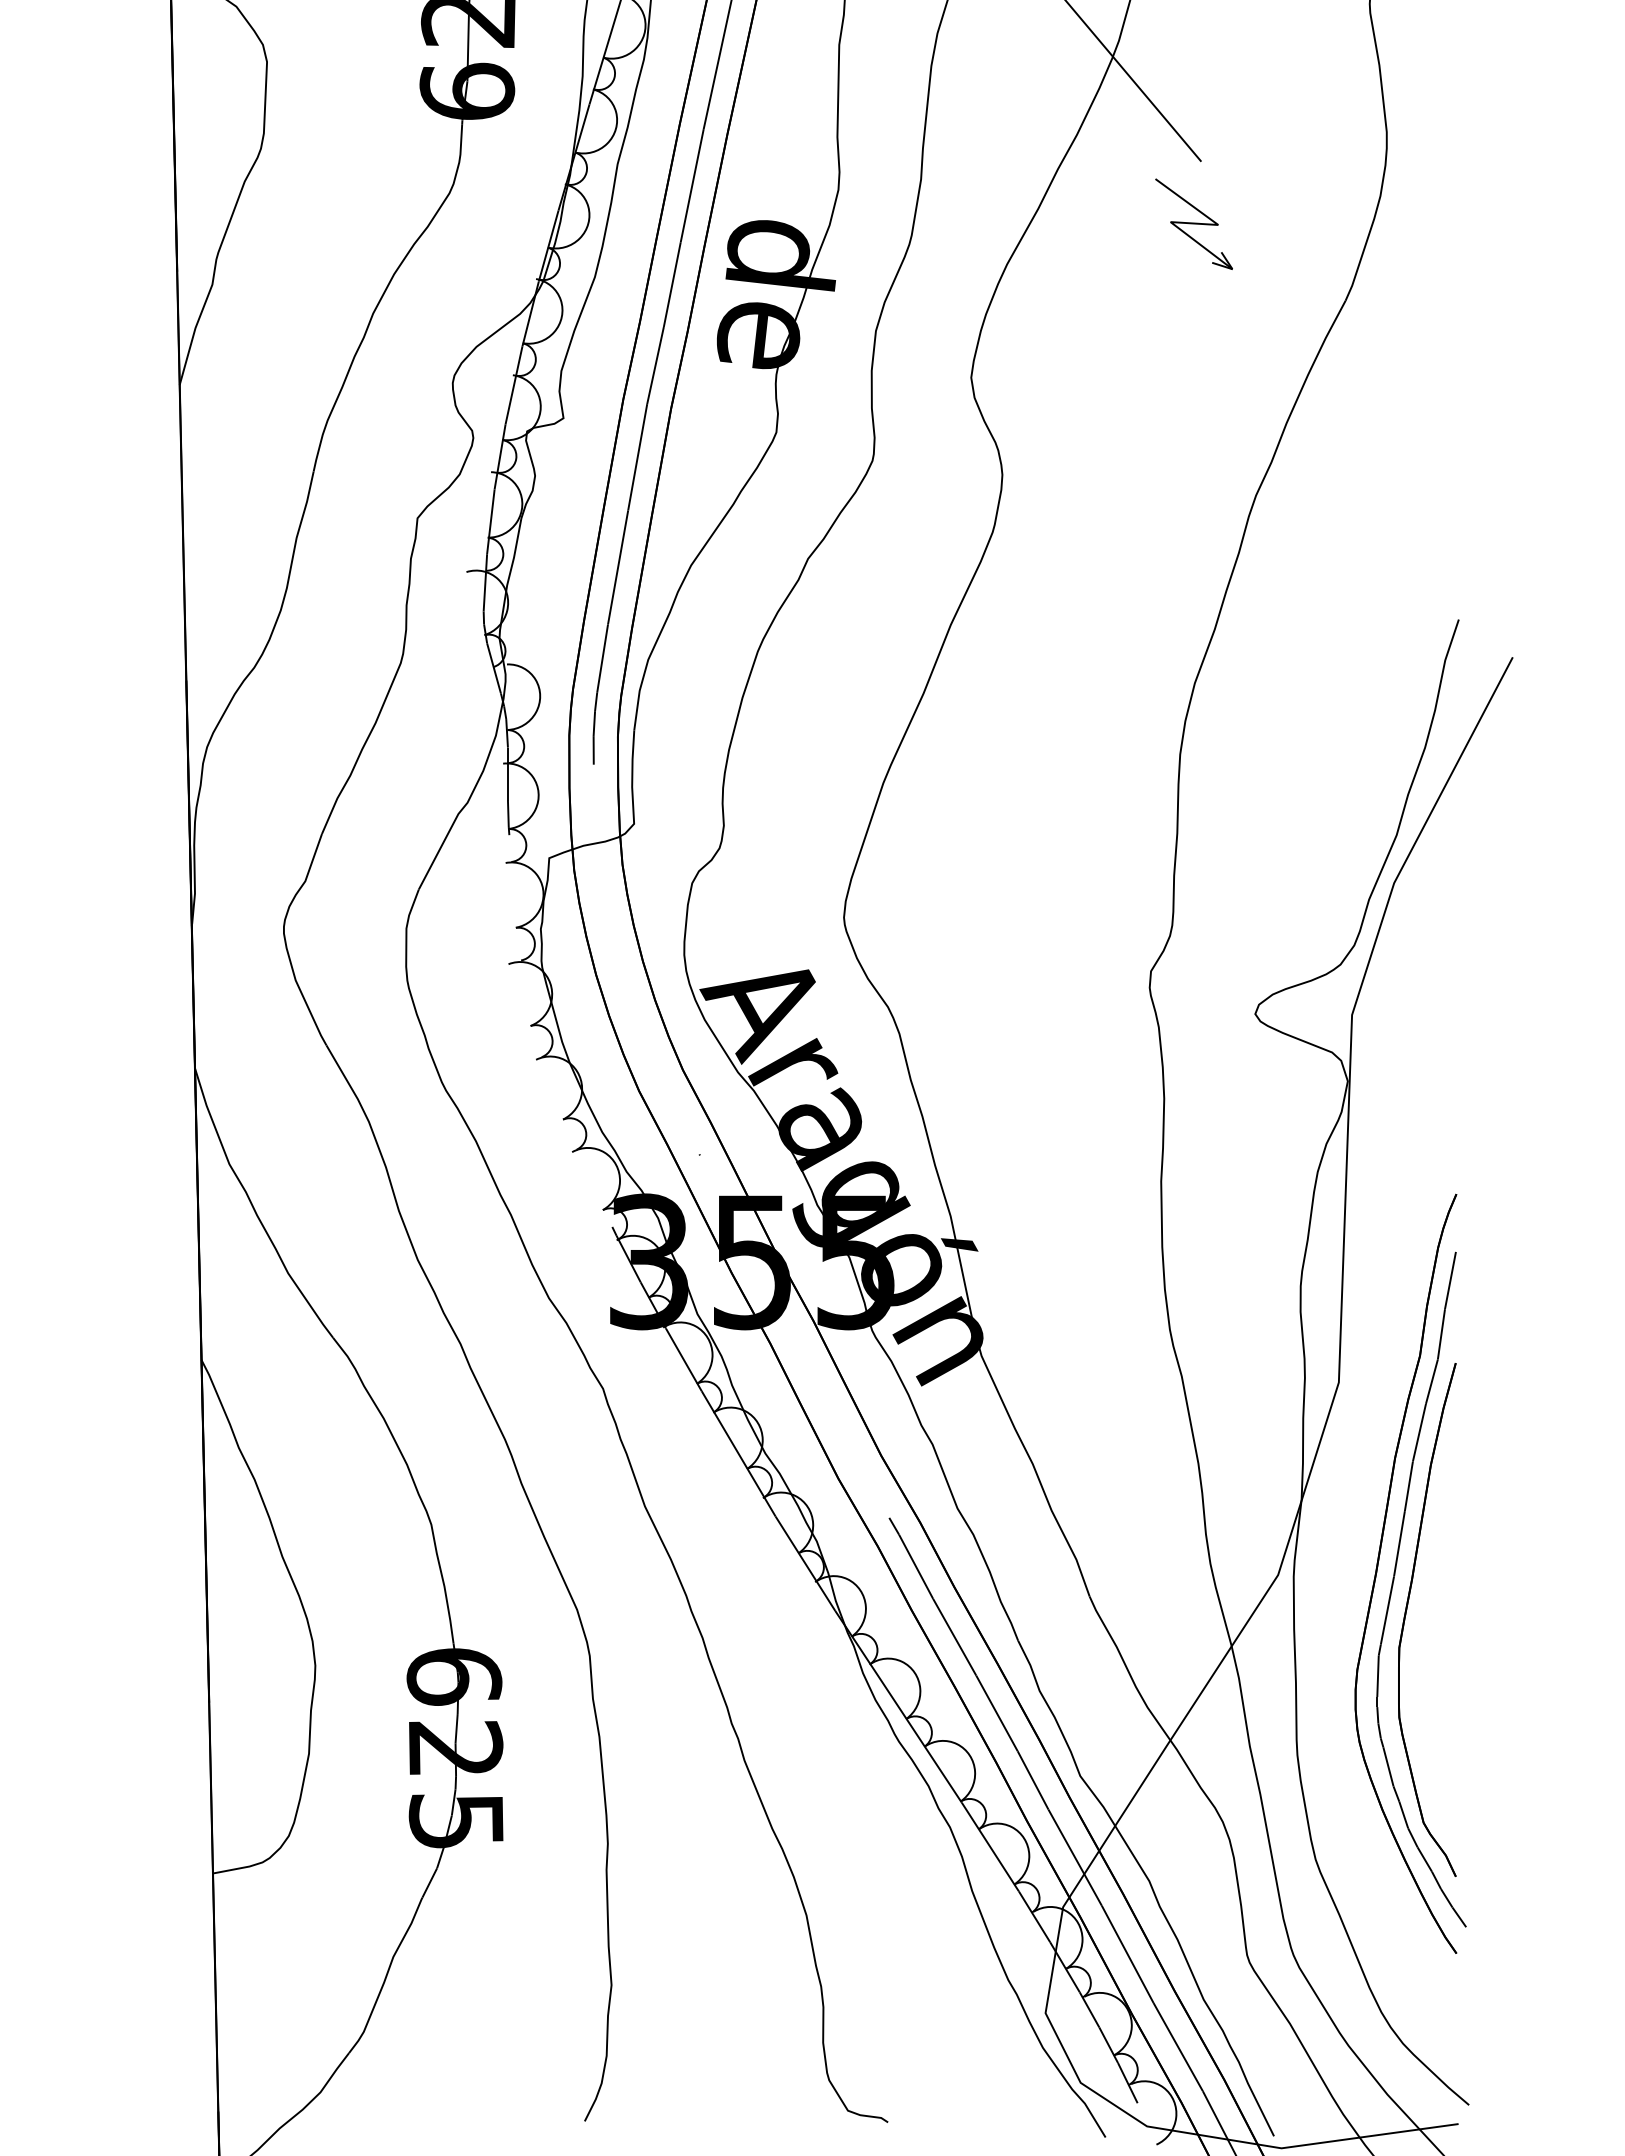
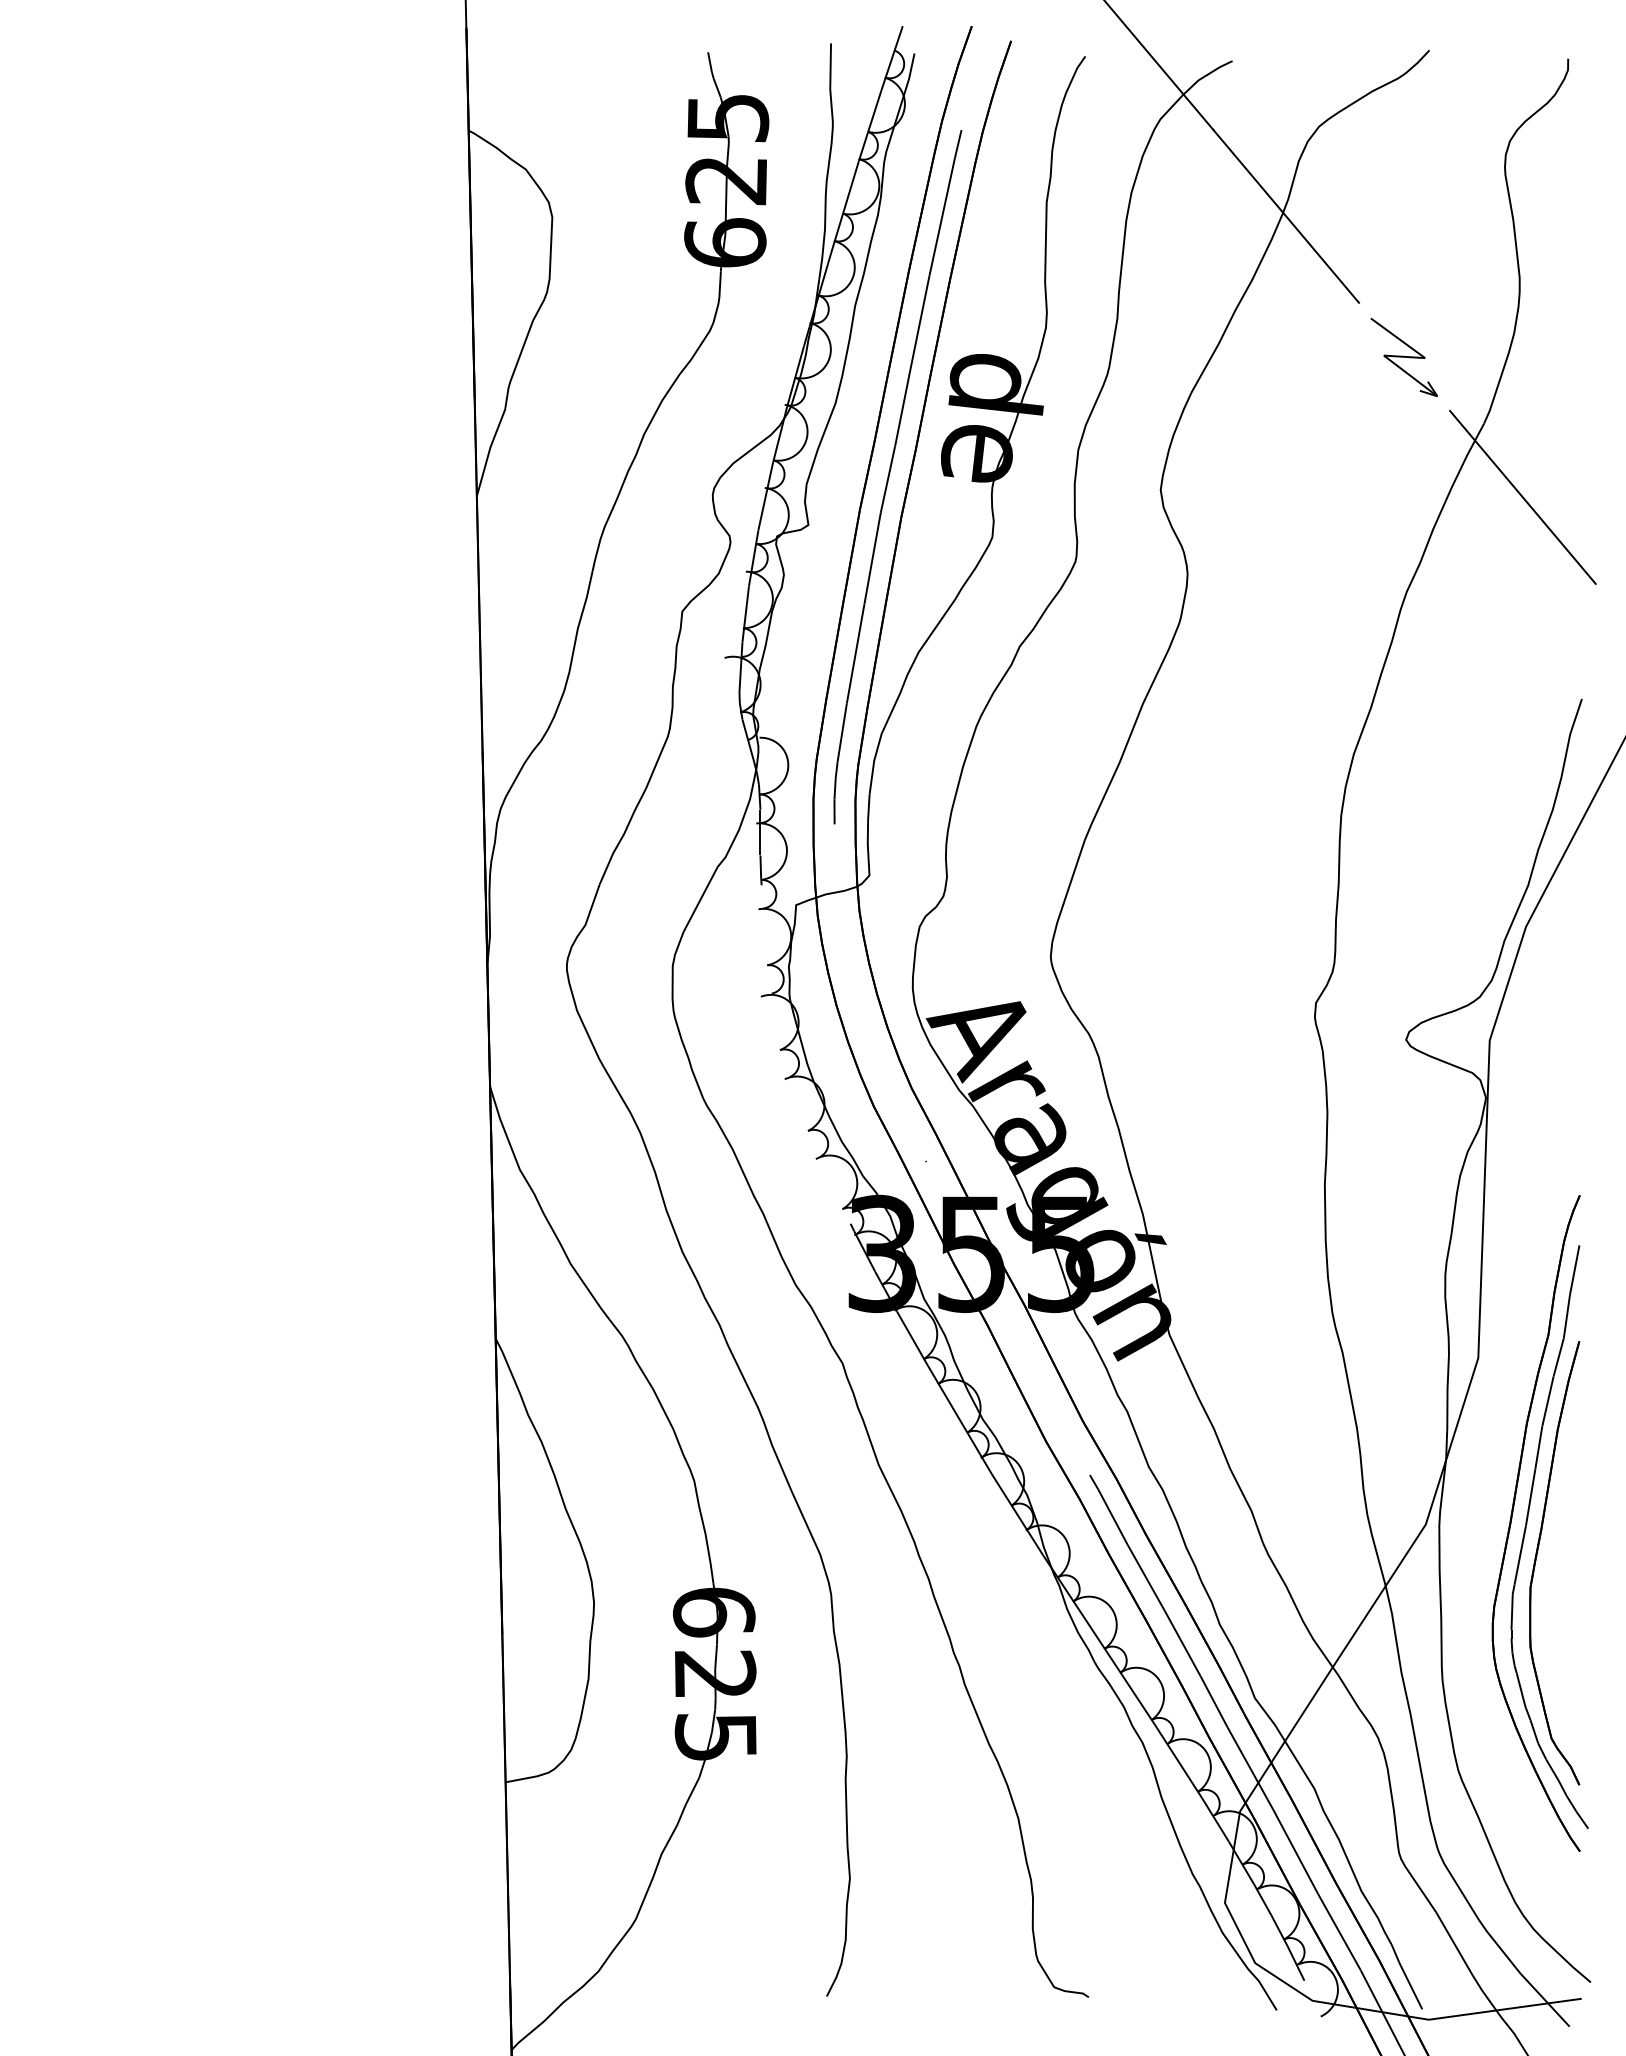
part: (1193, 224) -> (1403, 357), moved
line: (1390, 385) -> (1522, 496), added

